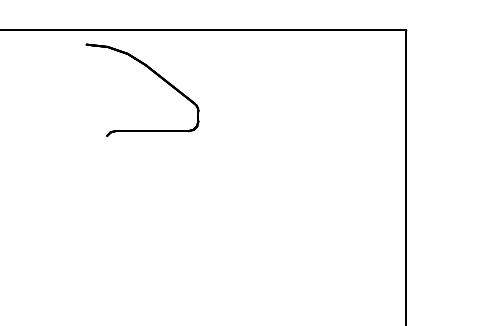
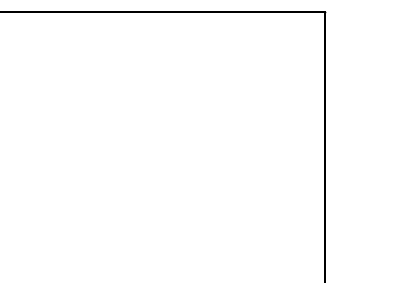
part: (154, 73) -> (117, 48), removed

